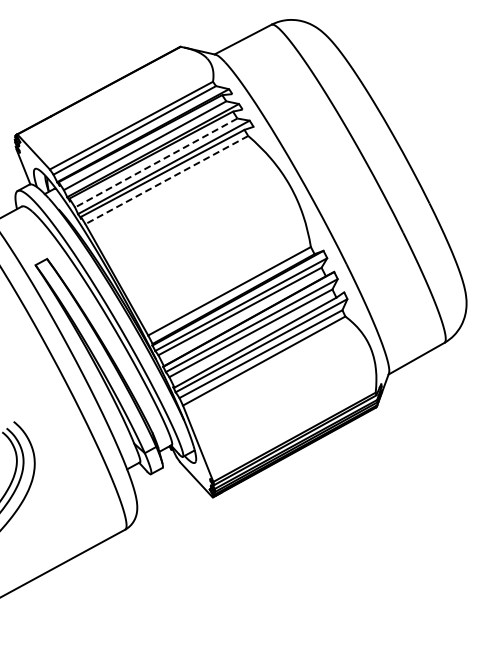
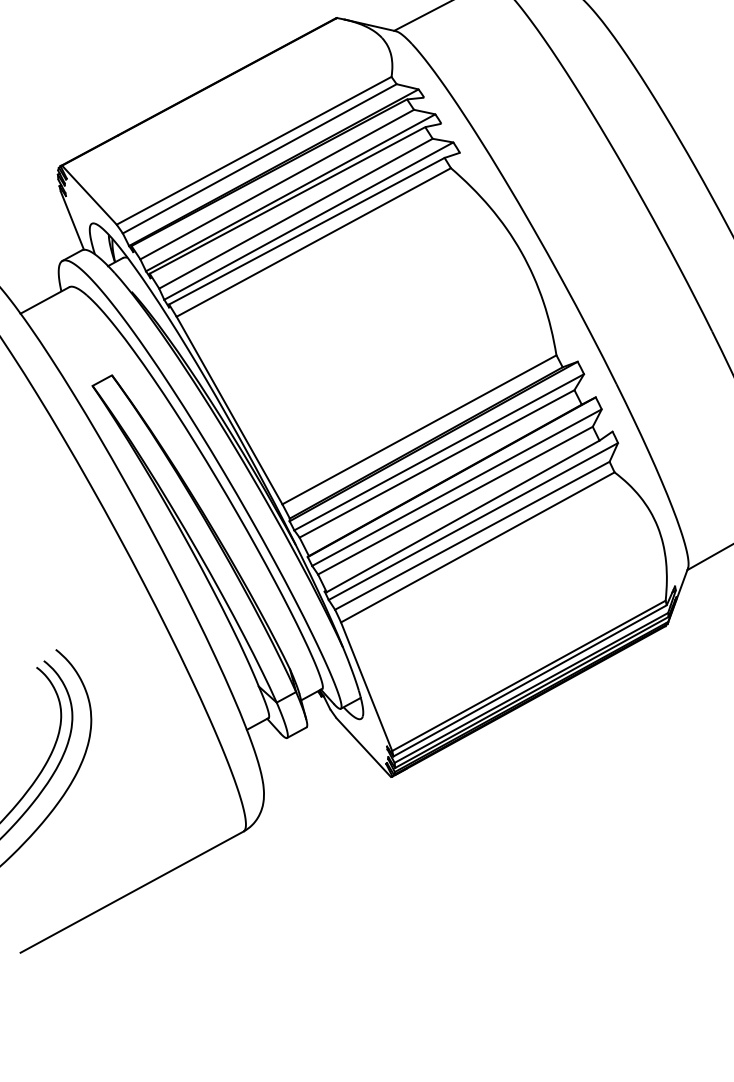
line: (156, 163) -> (296, 214), dashed -> solid
line: (166, 180) -> (313, 243), dashed -> solid

